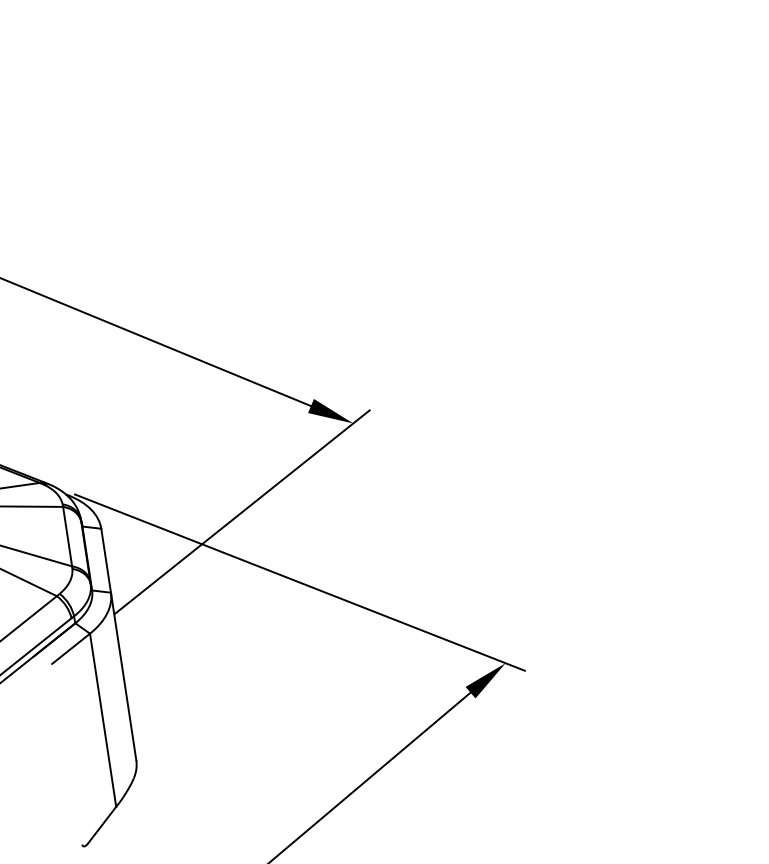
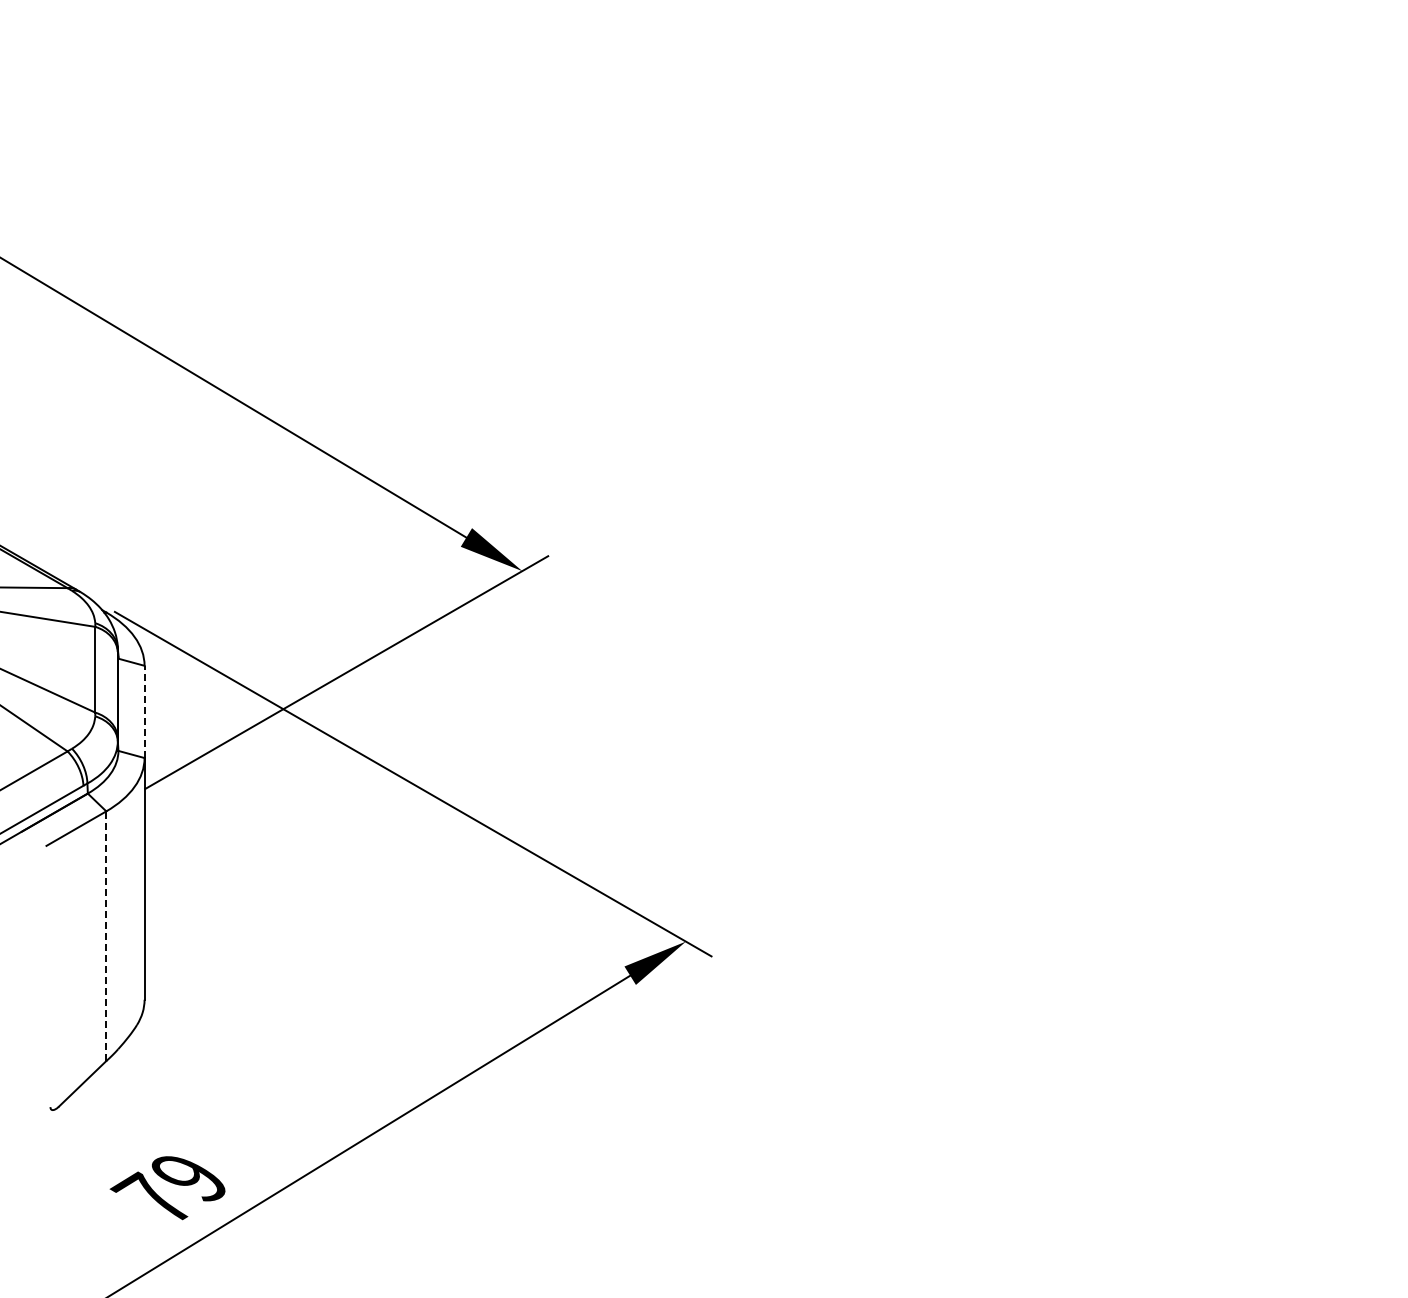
line: (106, 560) -> (144, 711), solid -> dashed
line: (103, 720) -> (106, 936), solid -> dashed

